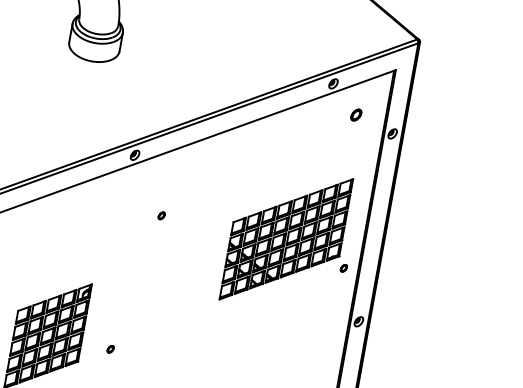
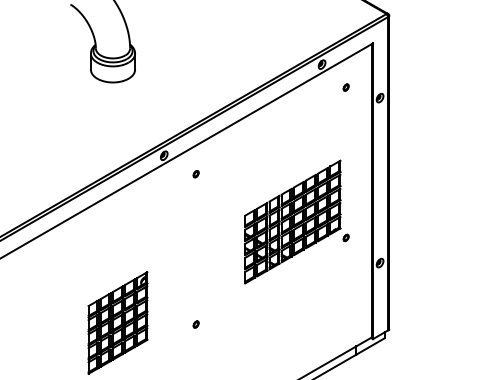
part: (355, 114) -> (345, 87), size x0.62
part: (160, 216) -> (195, 174), moved
part: (290, 239) -> (296, 221), moved
part: (109, 349) -> (195, 324), moved

